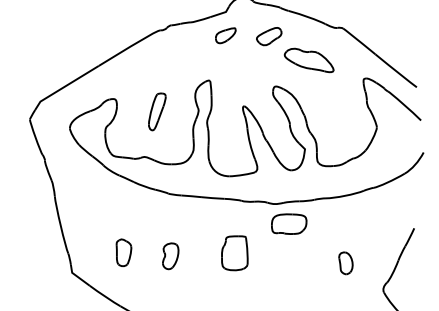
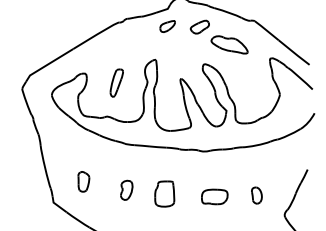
part: (289, 223) -> (214, 196), moved
part: (123, 252) -> (83, 181), moved
part: (234, 253) -> (164, 194), moved

